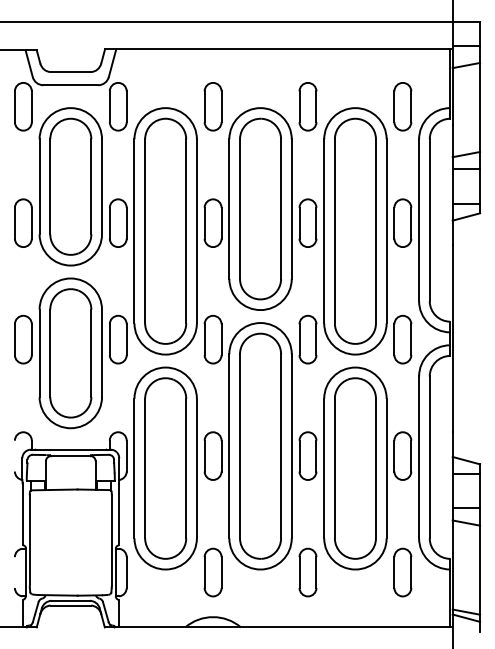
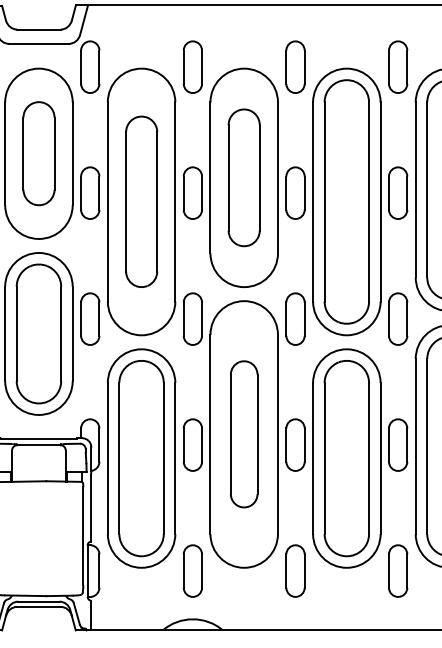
part: (70, 186) -> (38, 153), size x0.7
part: (260, 208) -> (244, 177), size x0.7
part: (165, 230) -> (141, 201), size x0.7
part: (260, 445) -> (244, 433), size x0.6

